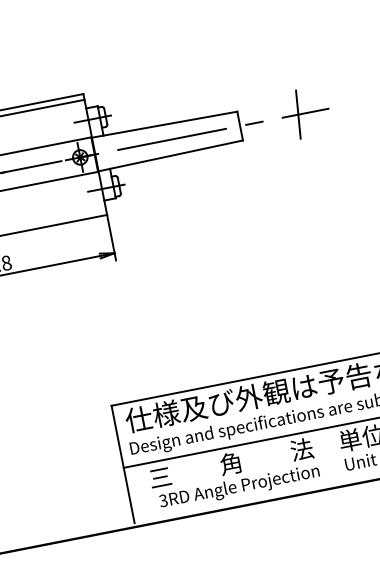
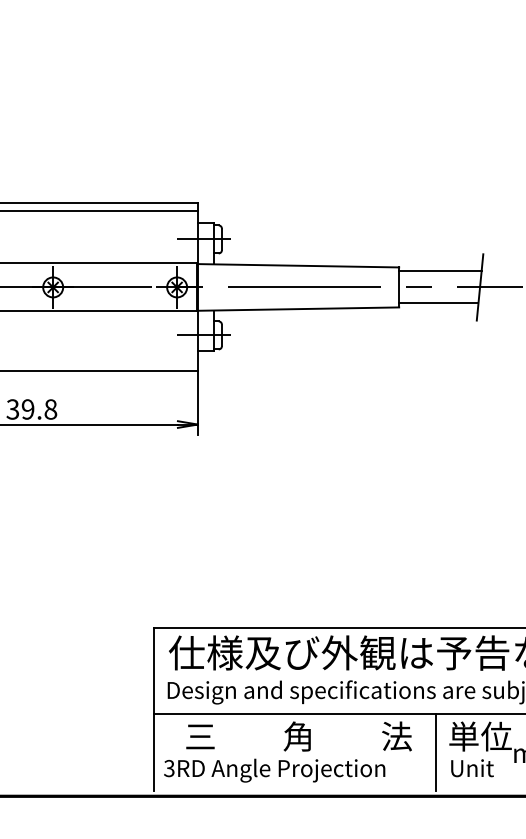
line: (267, 108) -> (440, 271), added
line: (270, 132) -> (438, 303), added
line: (331, 455) -> (435, 752), added
text: (239, 487) -> (274, 770), moved

